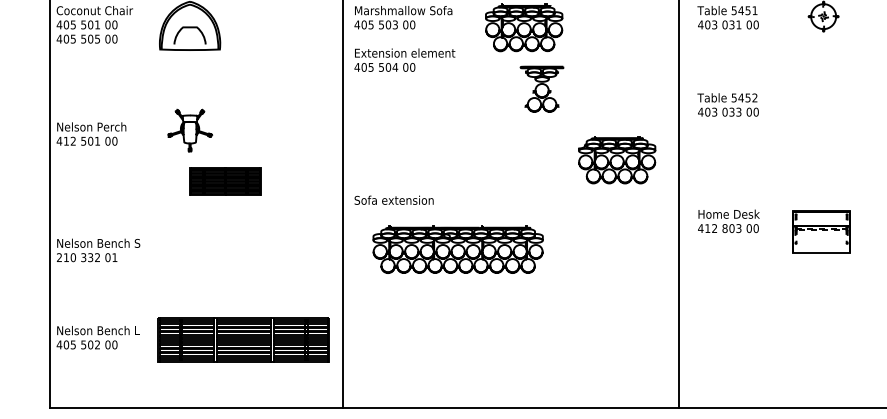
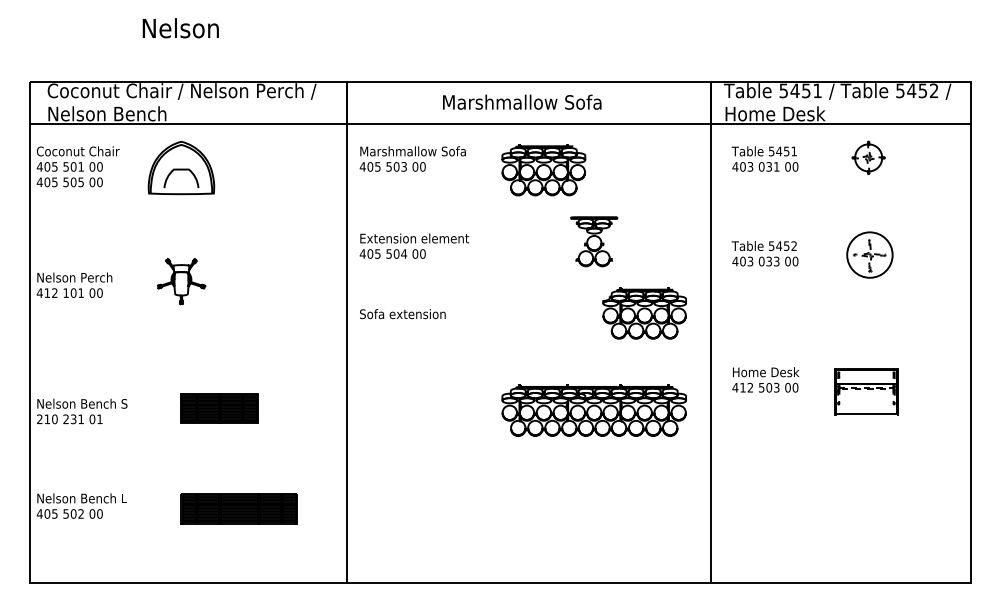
text: (404, 59) -> (414, 245), moved
part: (542, 89) -> (594, 241), moved
part: (824, 105) -> (869, 254), added
text: (83, 140) -> (65, 292), 501 -> 101
part: (225, 181) -> (219, 408), moved
text: (393, 200) -> (402, 314), moved
text: (724, 228) -> (761, 387), 803 -> 503
part: (457, 249) -> (593, 410), moved
text: (90, 257) -> (73, 419), 332 -> 231
part: (242, 339) -> (238, 508), size x0.62

